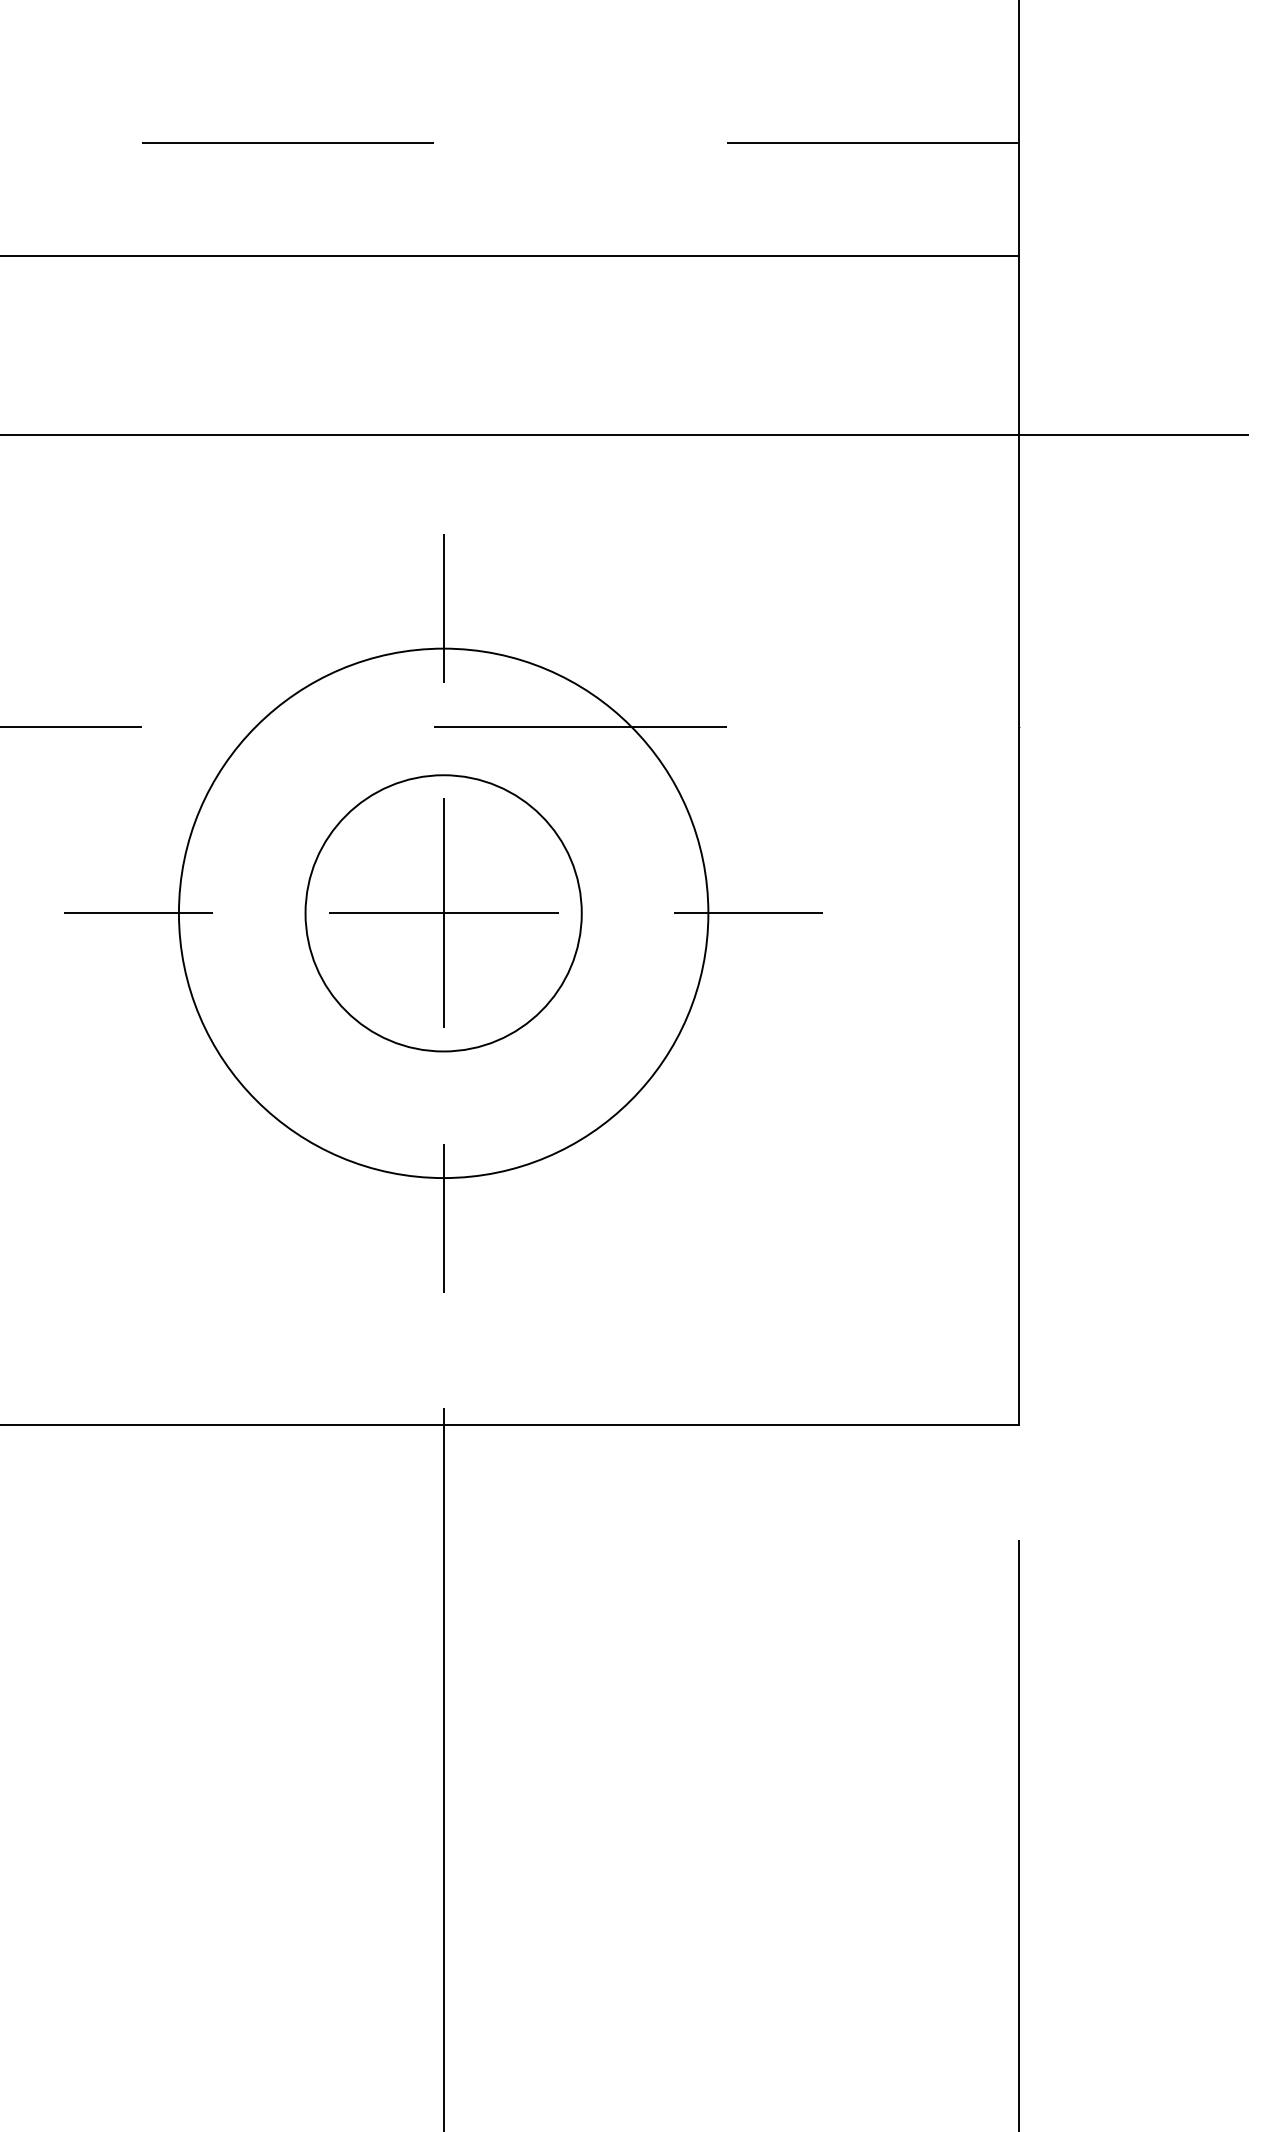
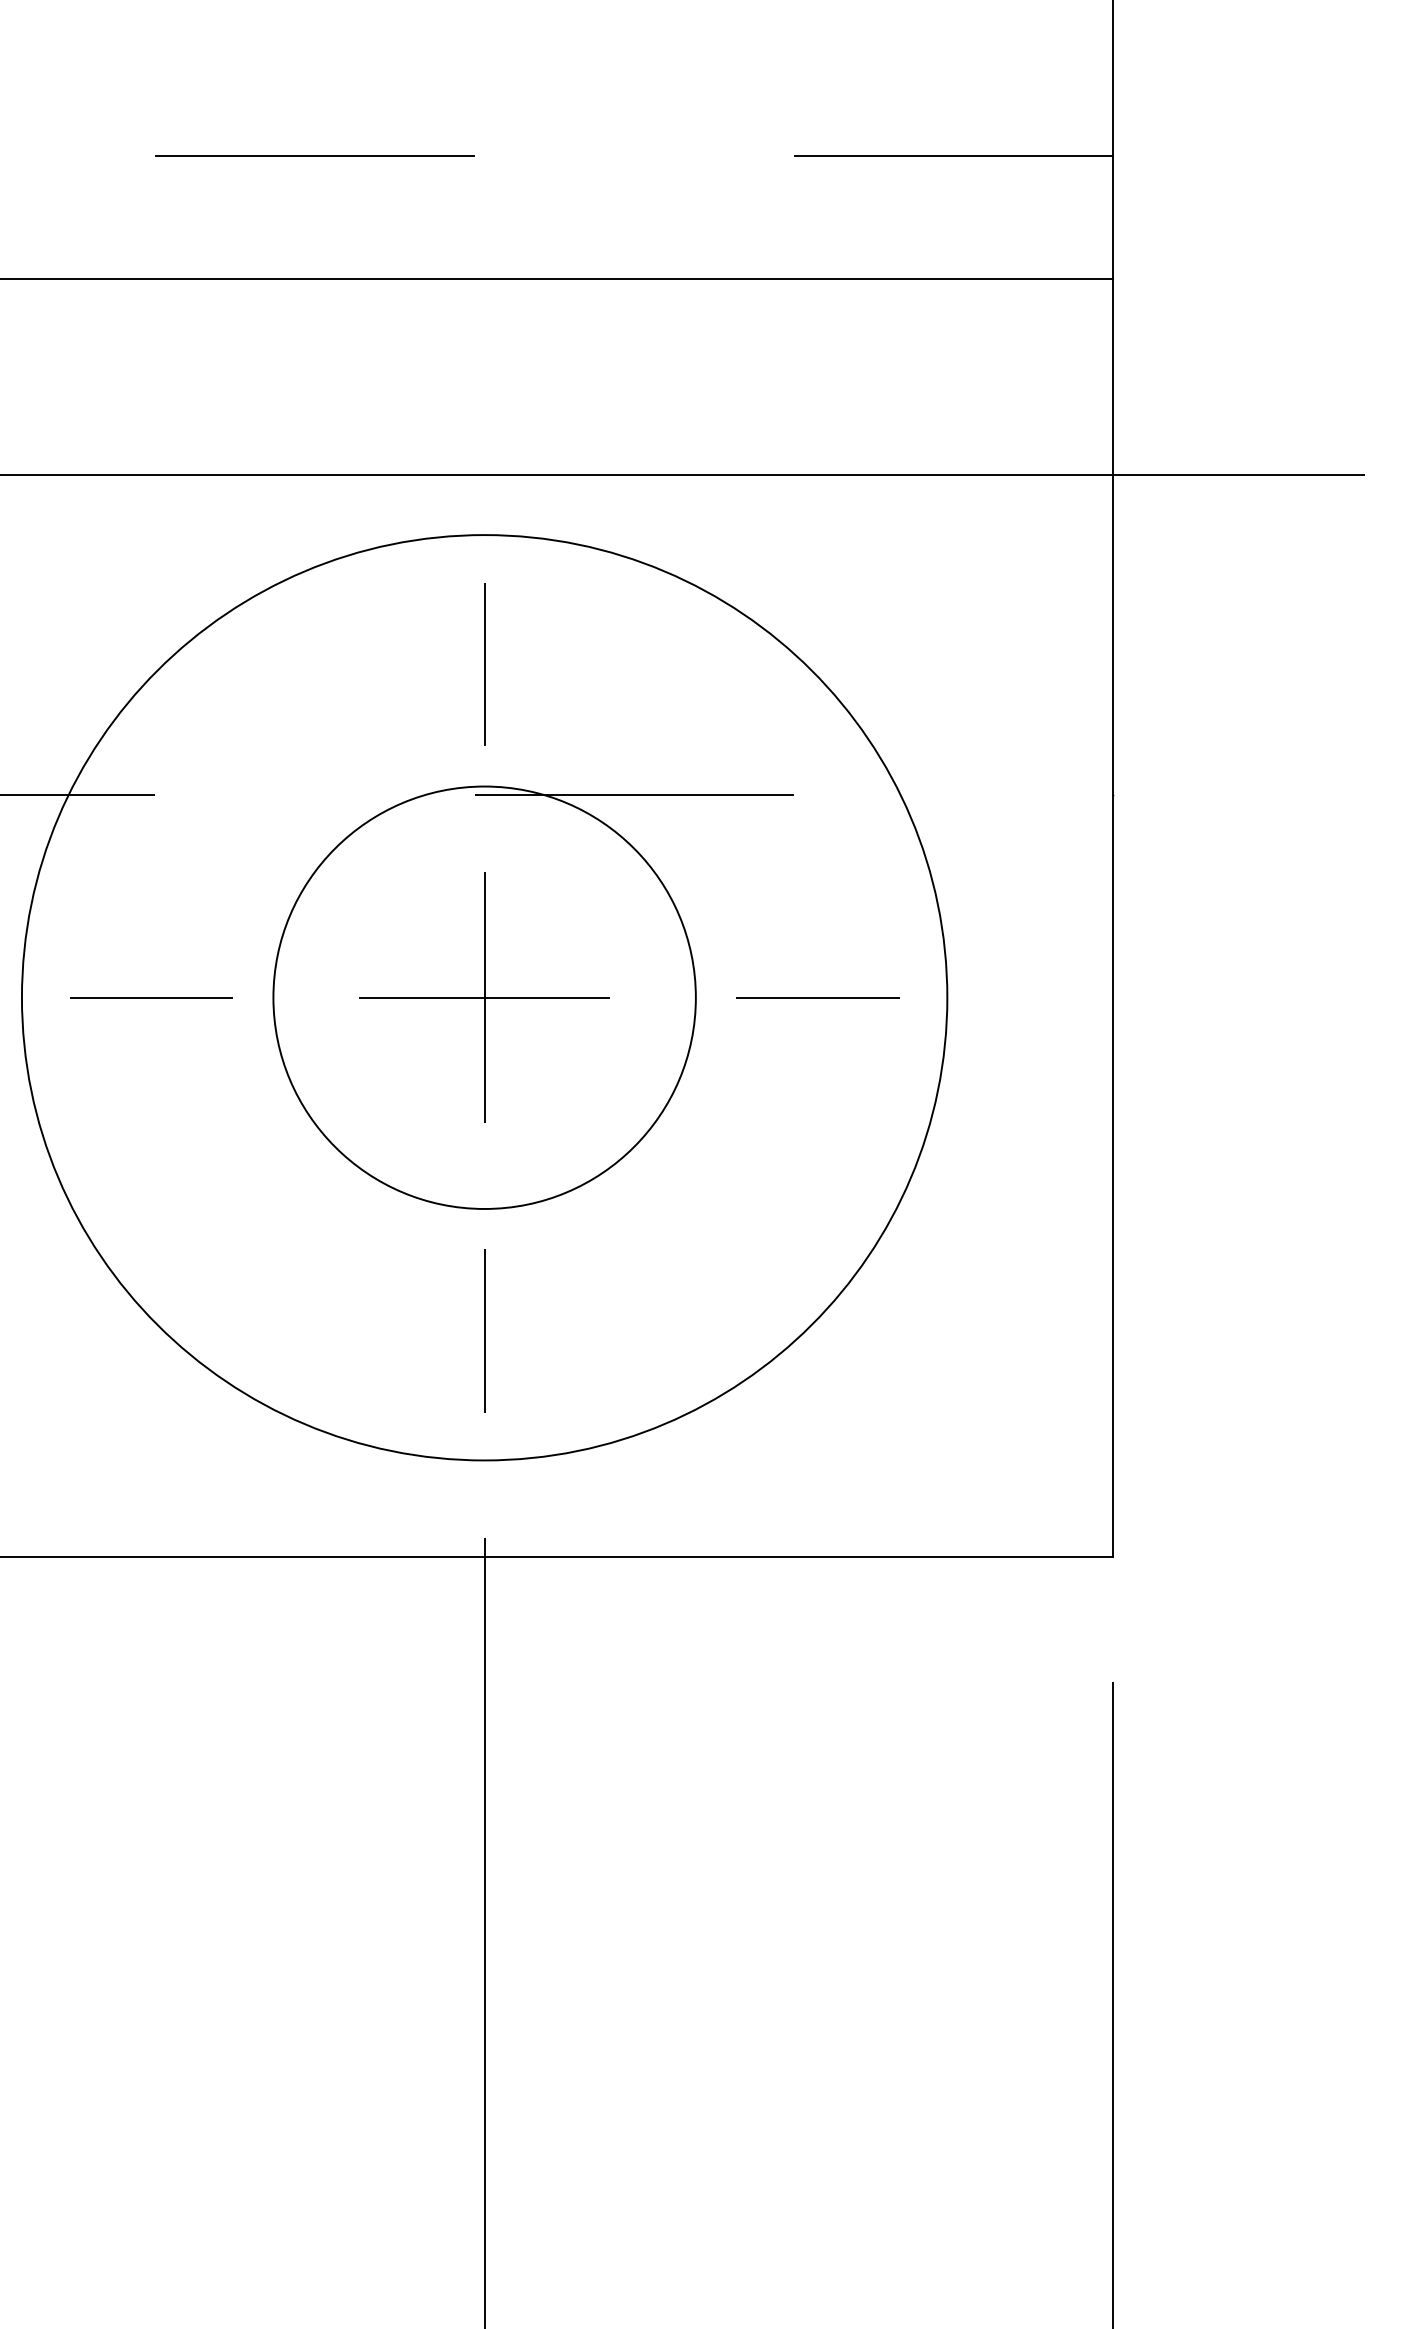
circle: (443, 913) -> (484, 997), size x1.4
circle: (443, 913) -> (484, 997), size x1.6

